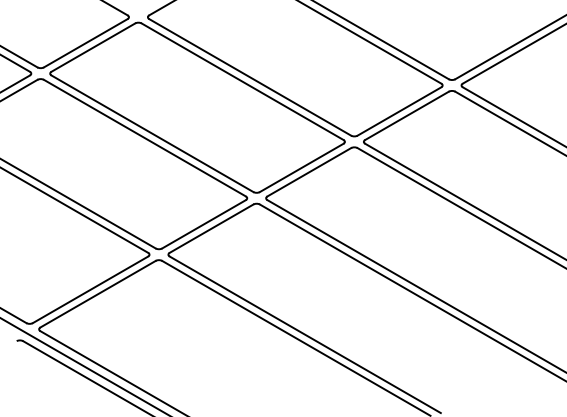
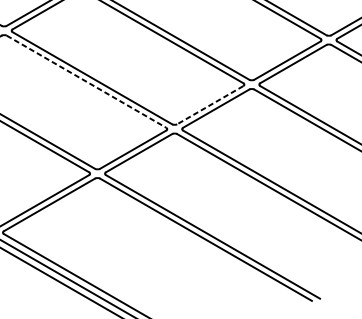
line: (144, 138) -> (86, 81), solid -> dashed
line: (301, 168) -> (210, 105), solid -> dashed

